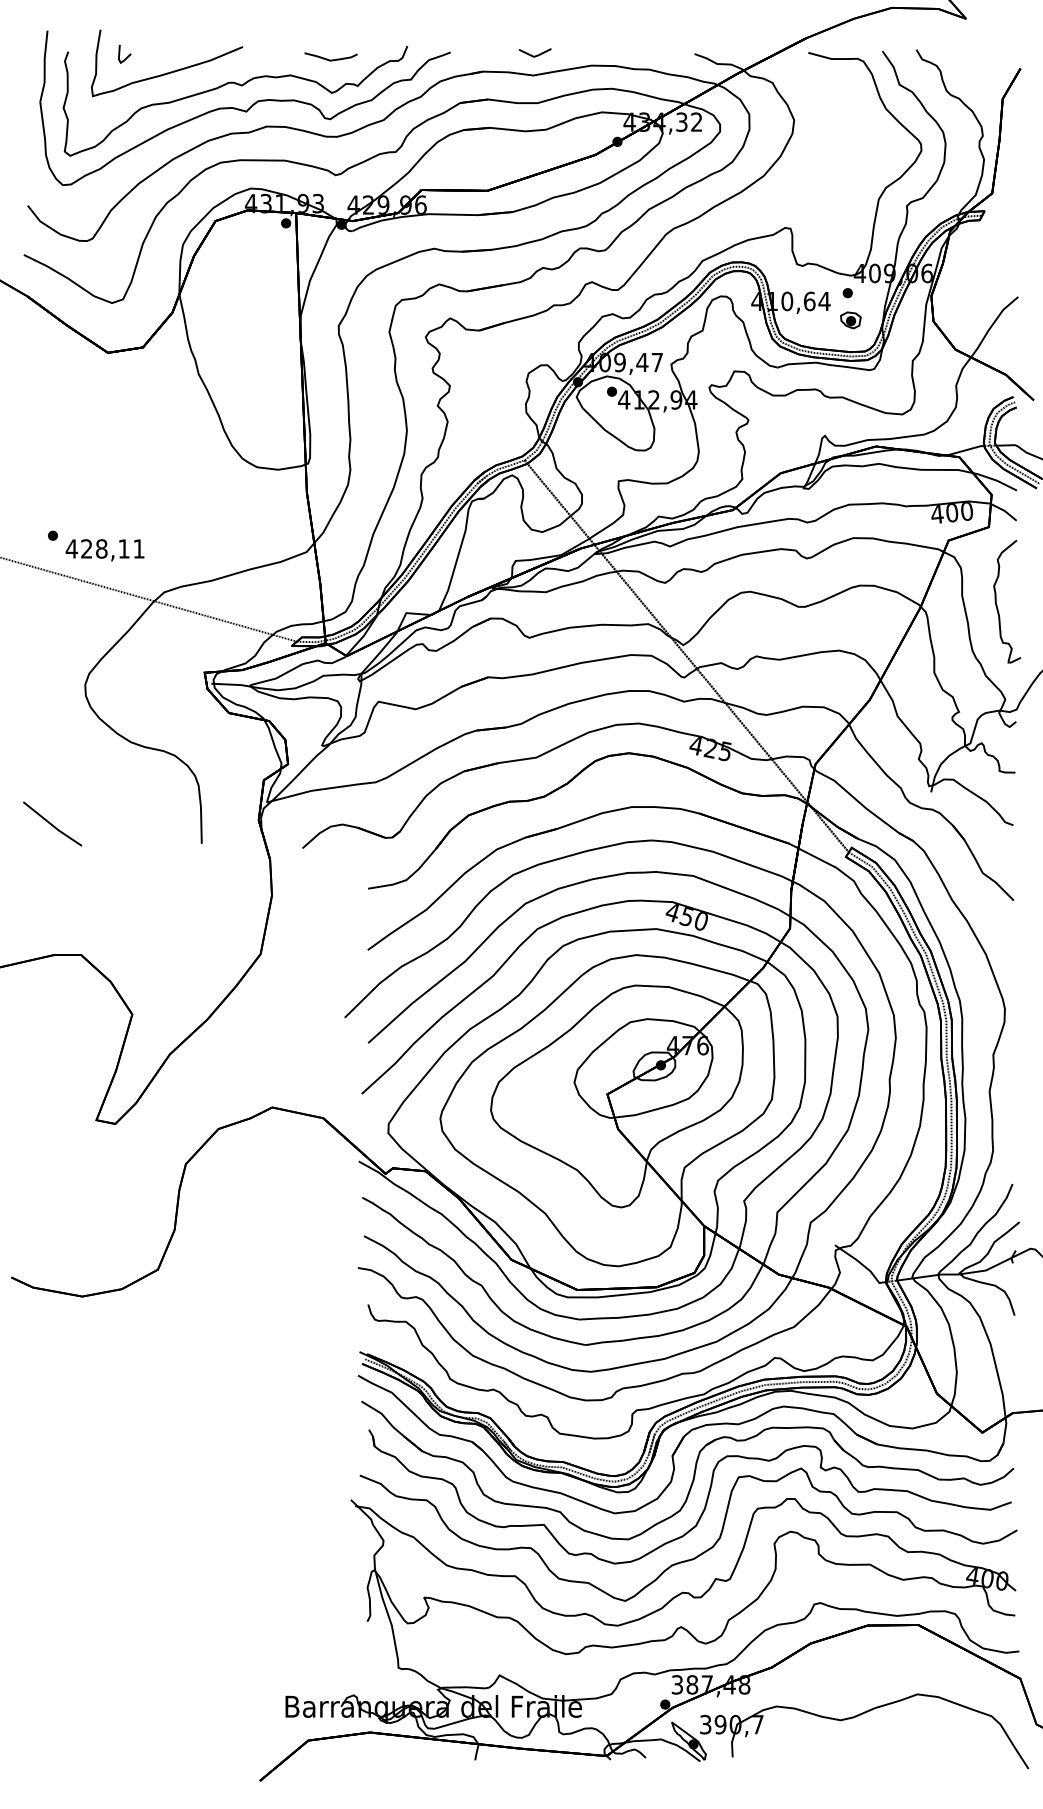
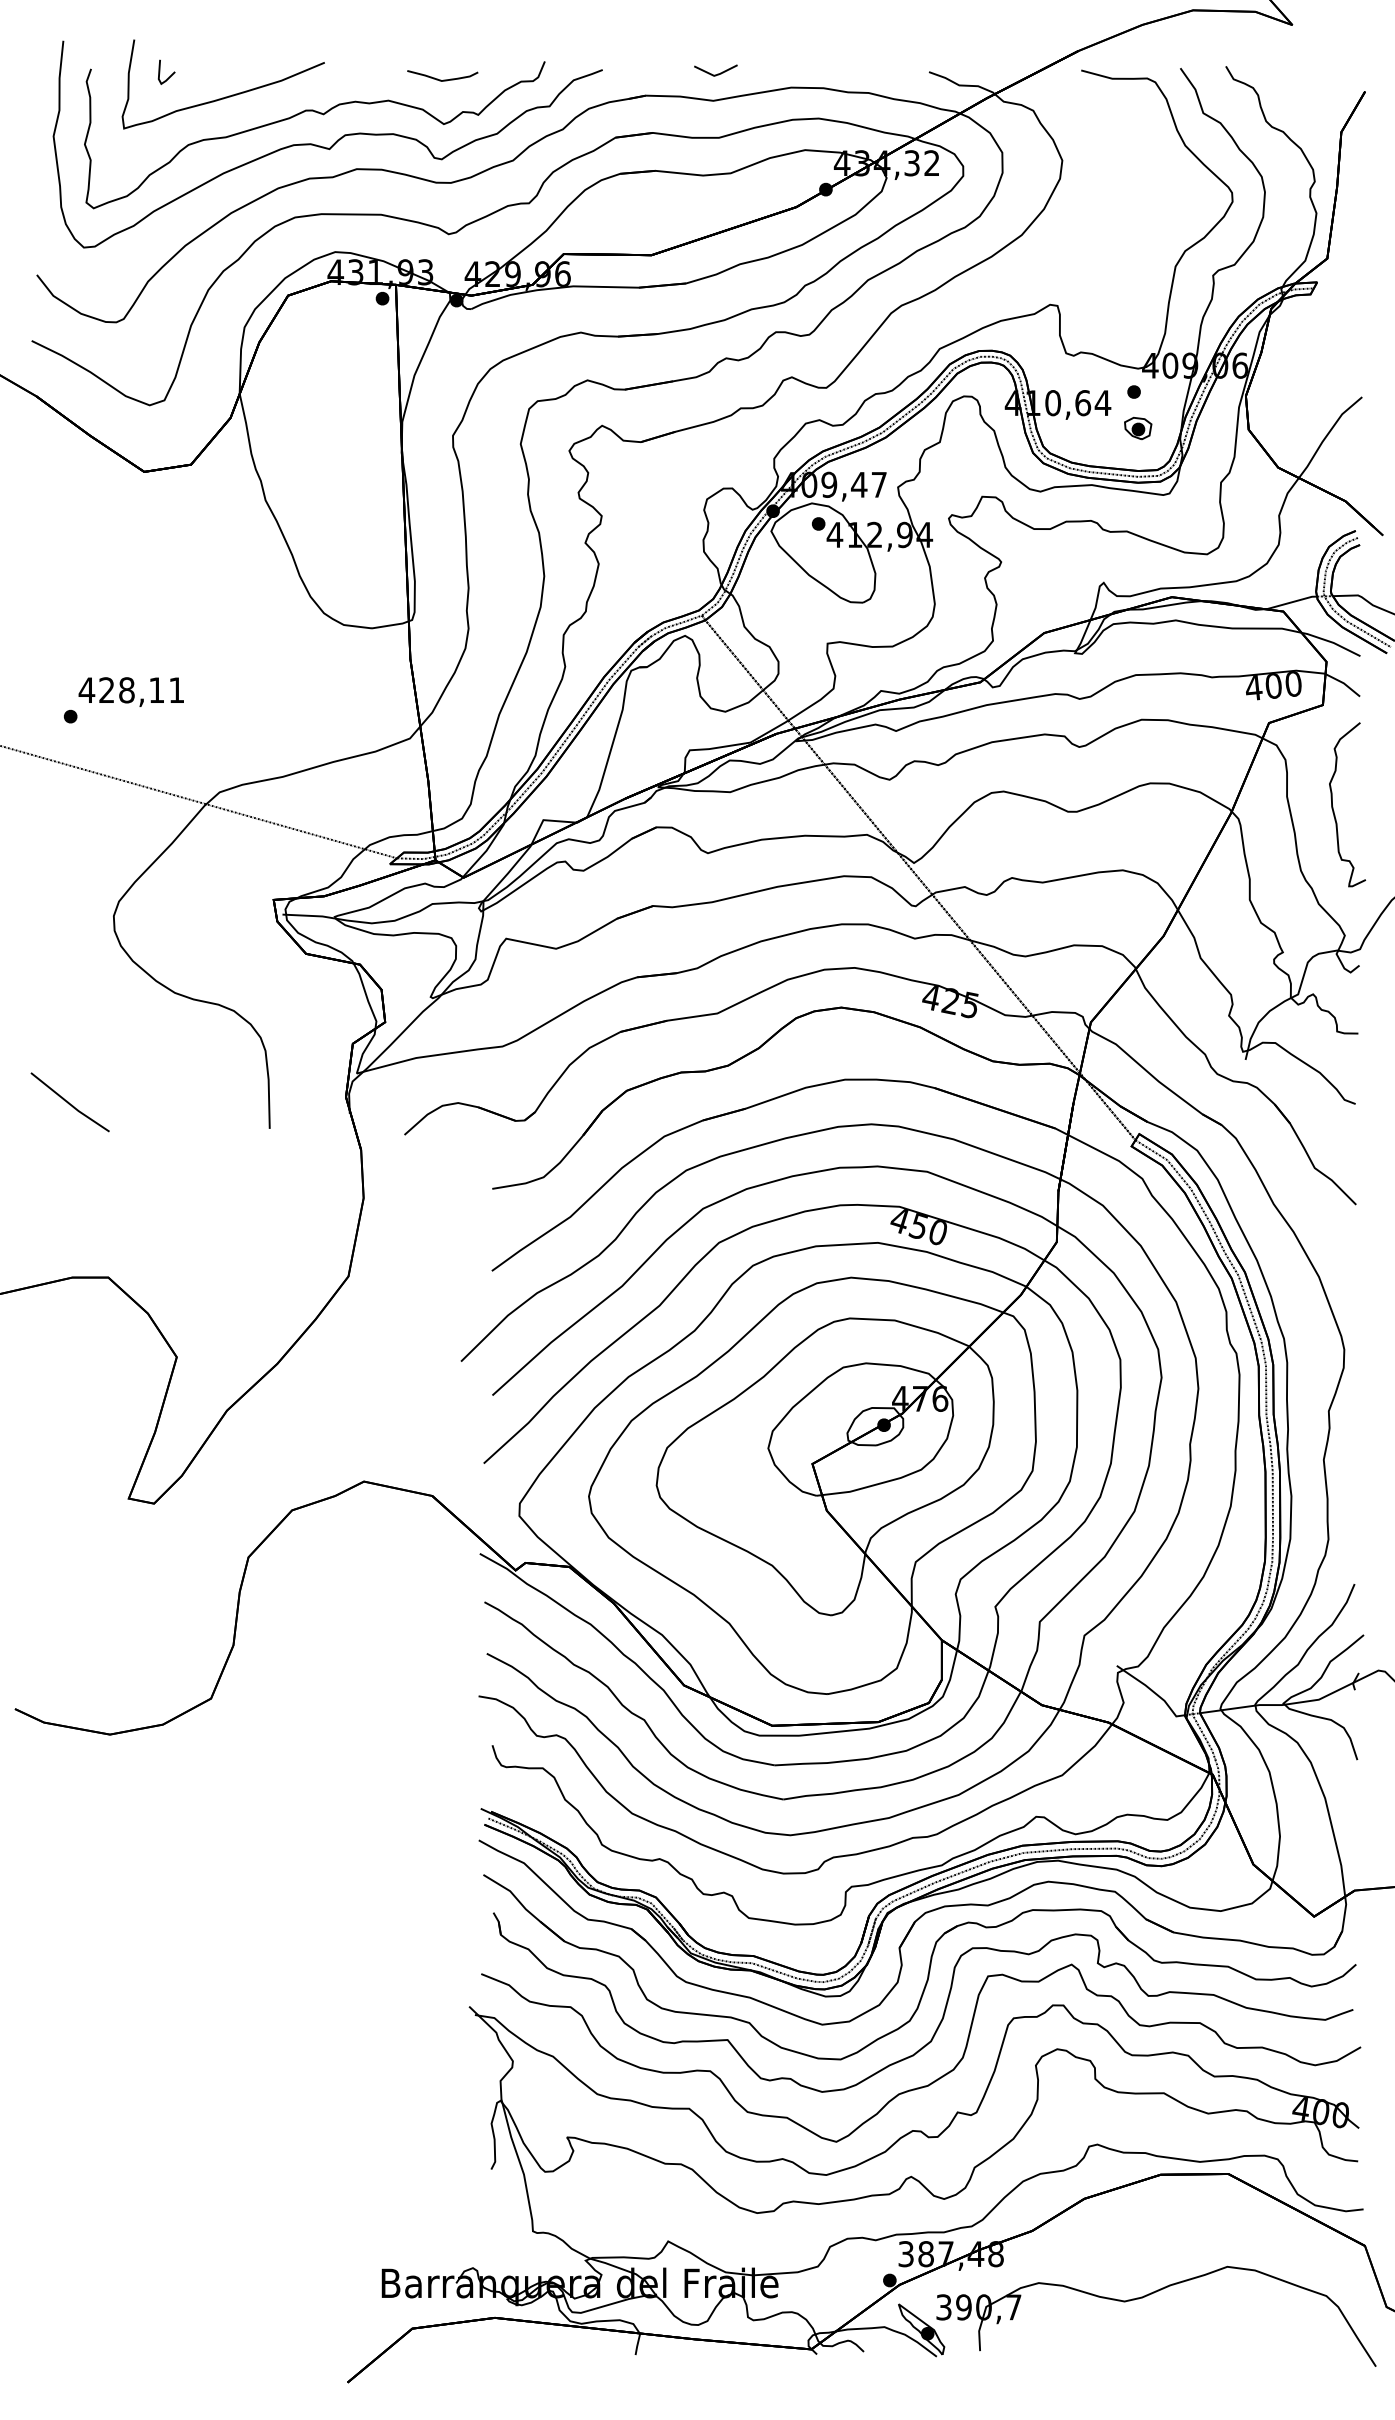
text: (104, 549) -> (130, 691), moved

